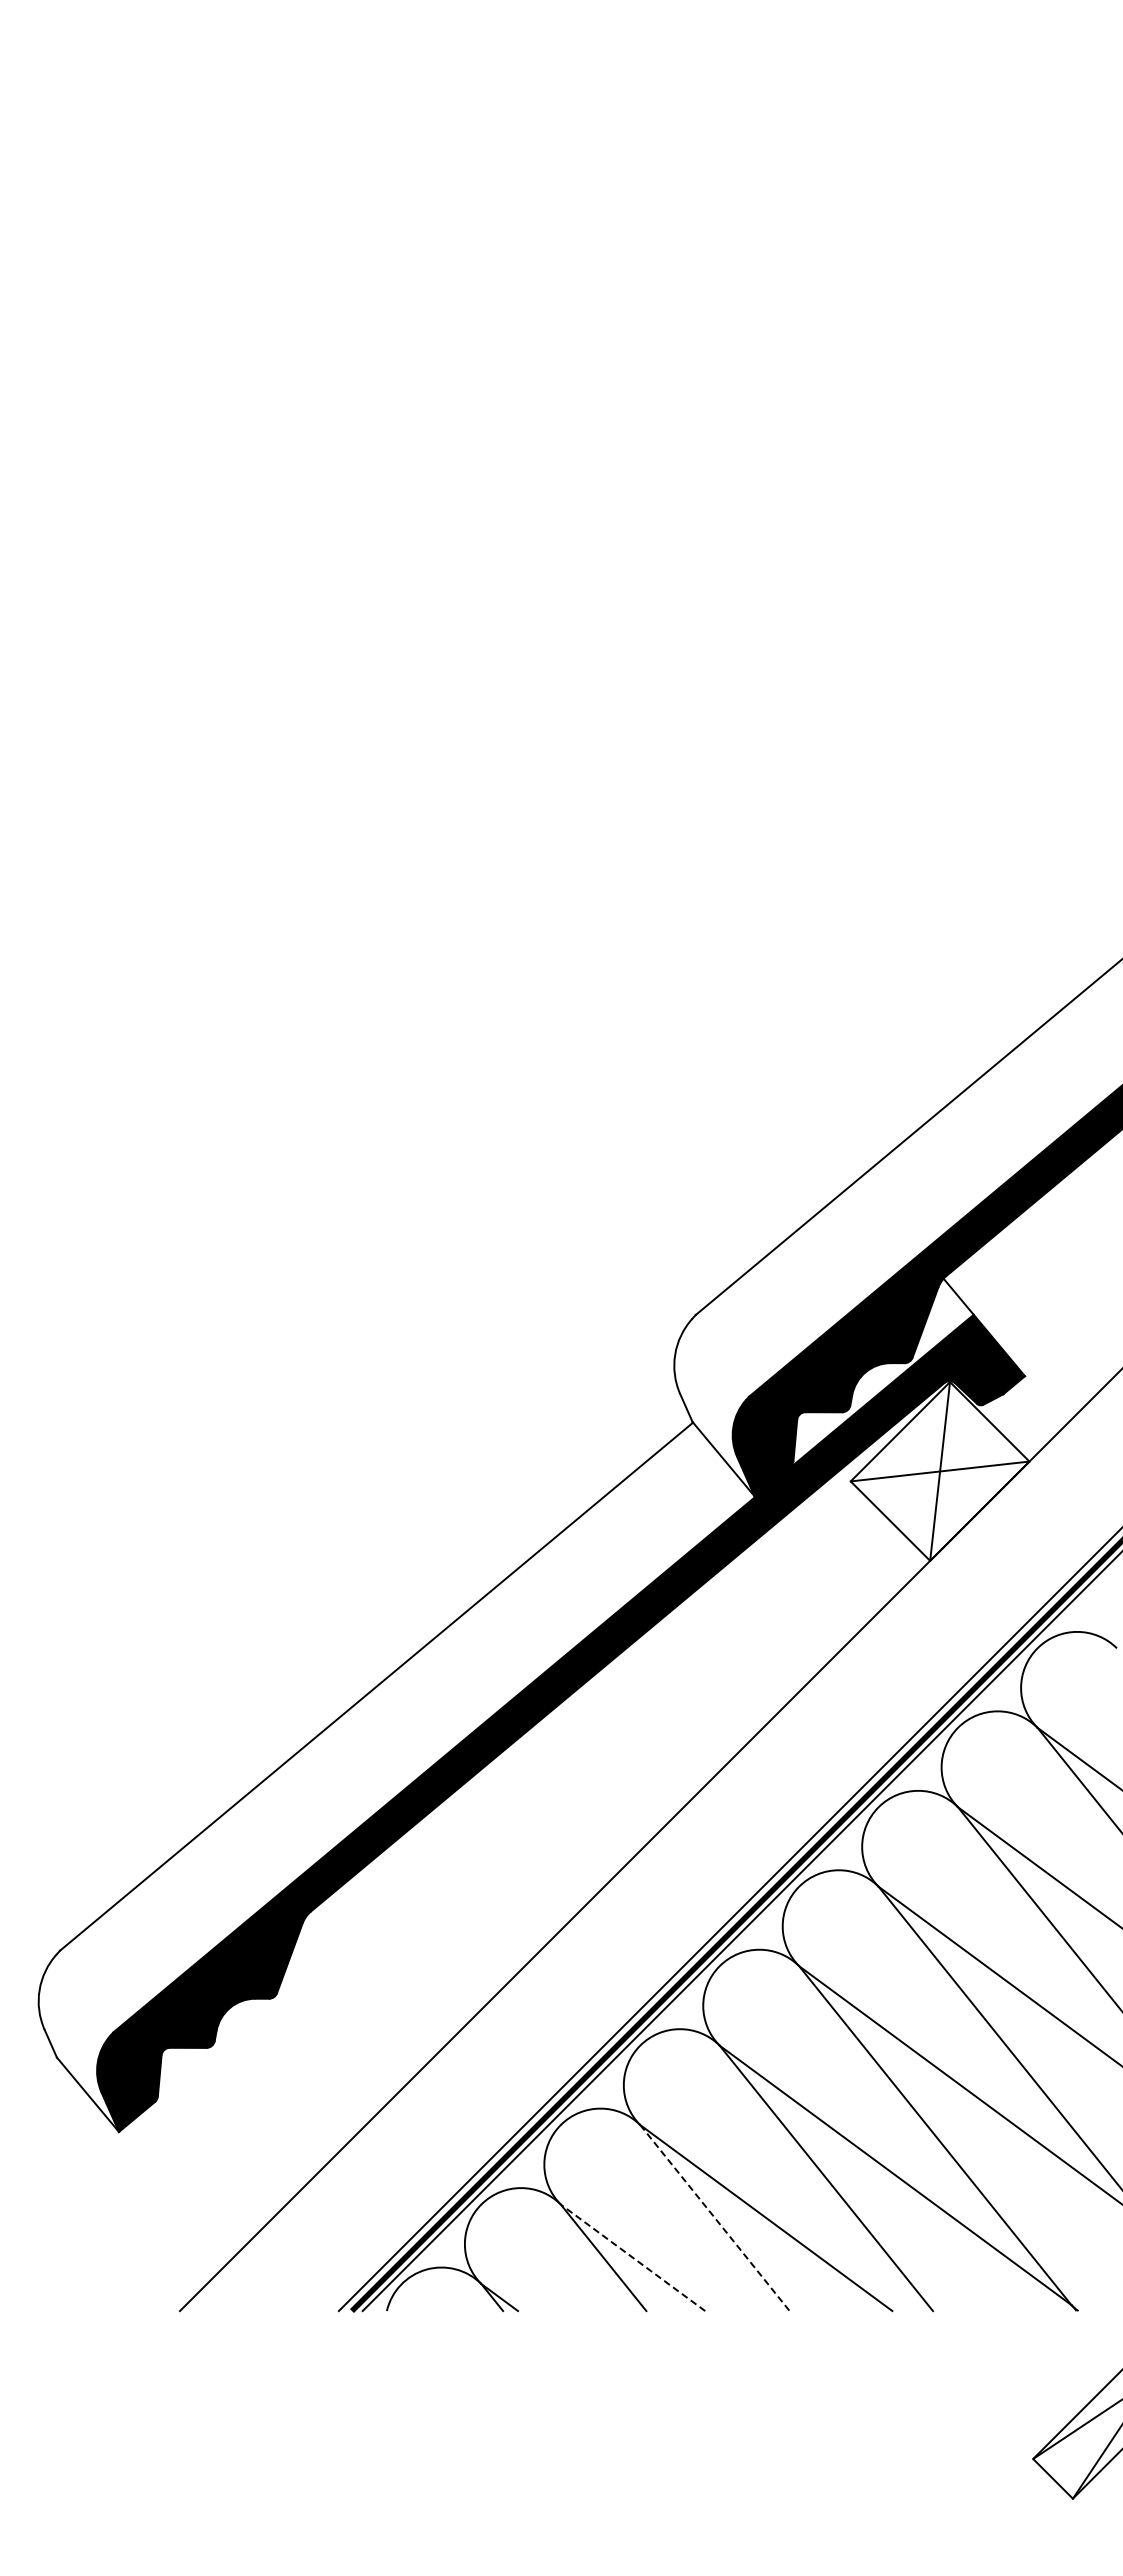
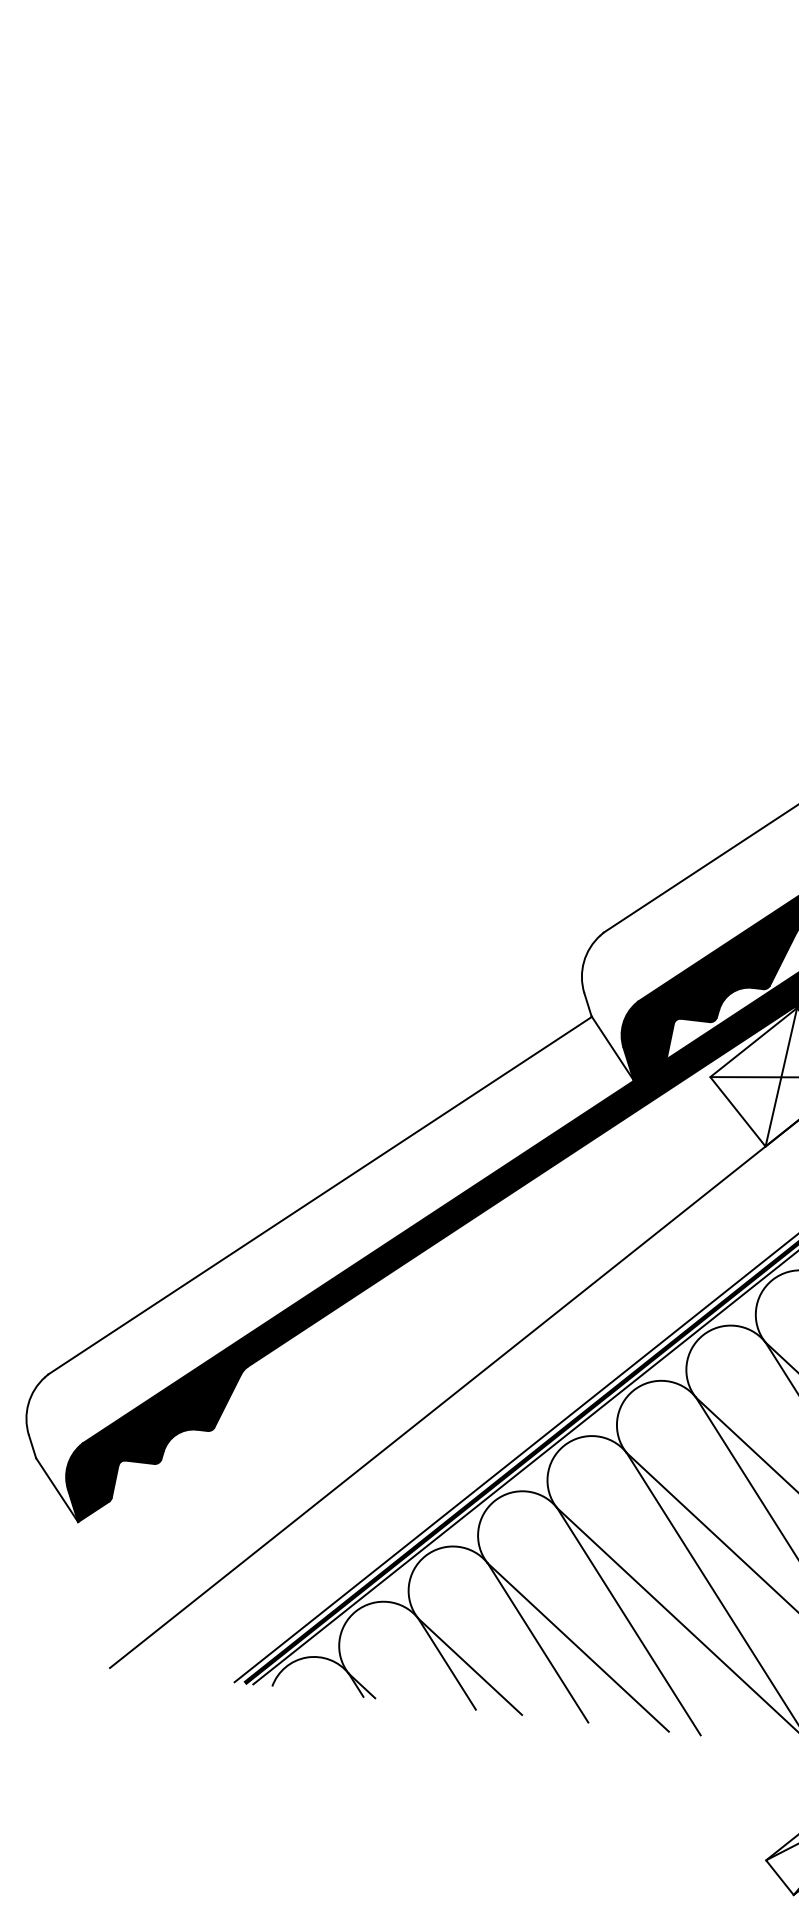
line: (715, 2218) -> (538, 1643), dashed -> solid
line: (633, 2257) -> (470, 1666), dashed -> solid

